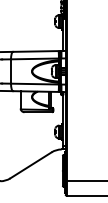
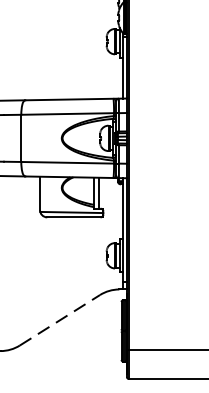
line: (31, 165) -> (60, 320), solid -> dashed

